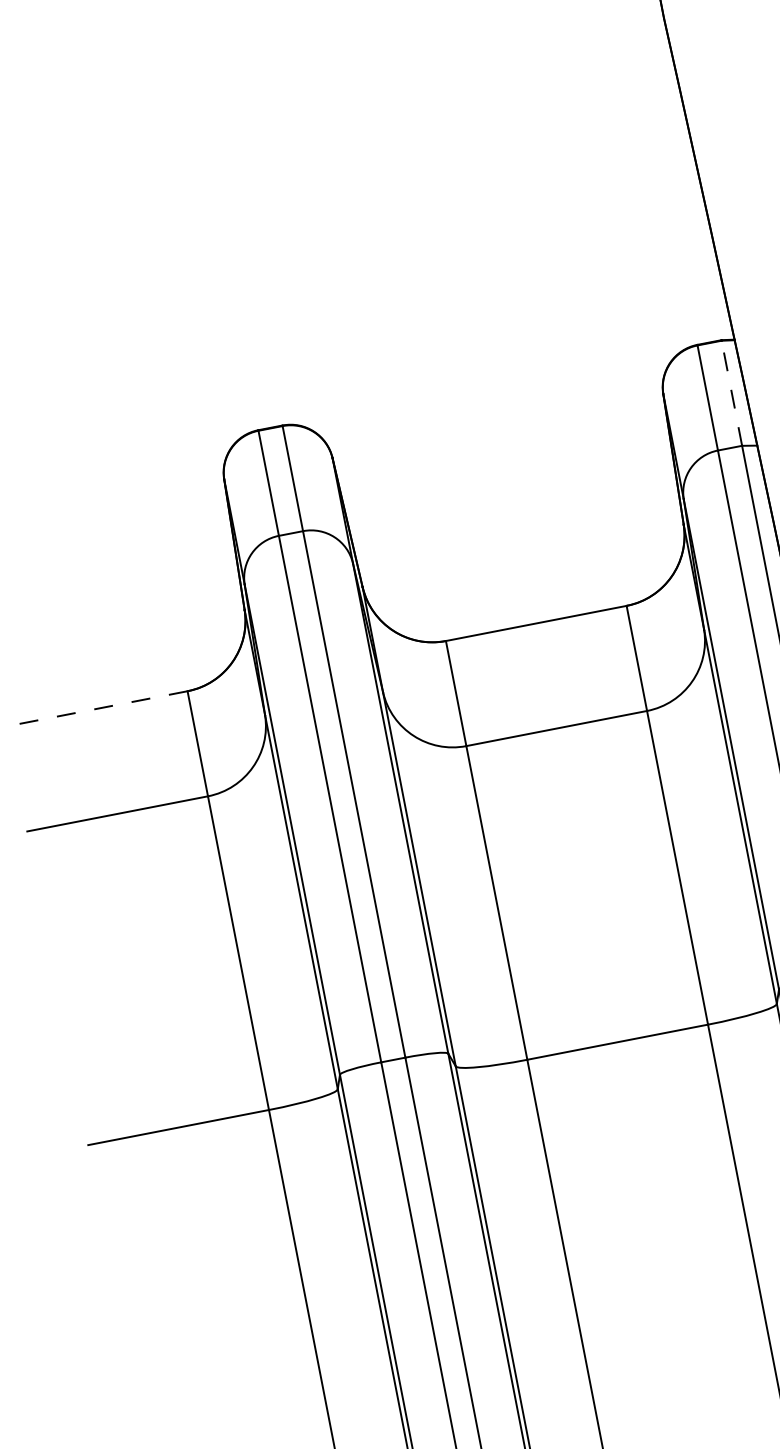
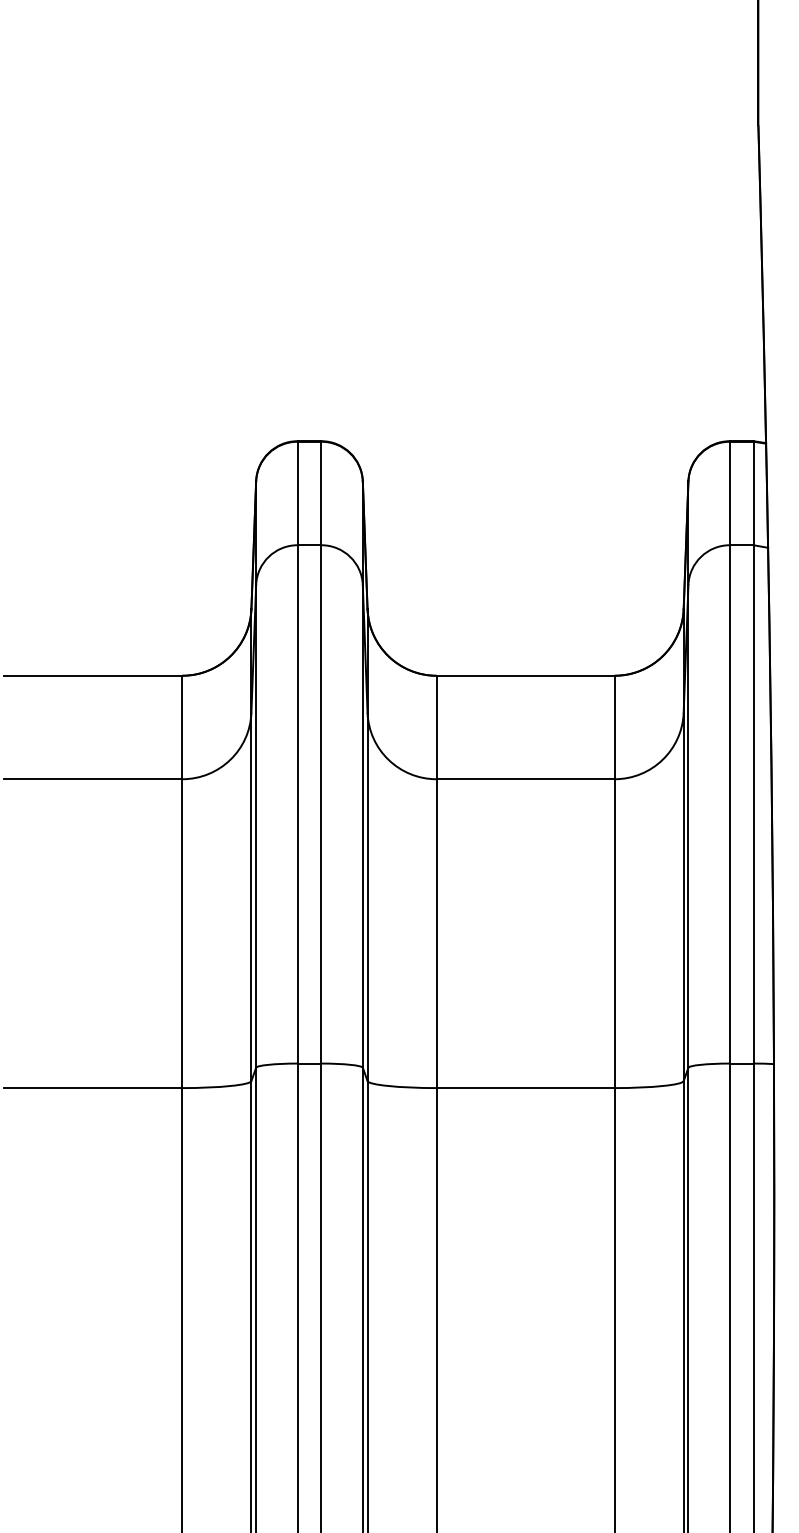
line: (731, 393) -> (753, 493), dashed -> solid
line: (97, 708) -> (93, 675), dashed -> solid

